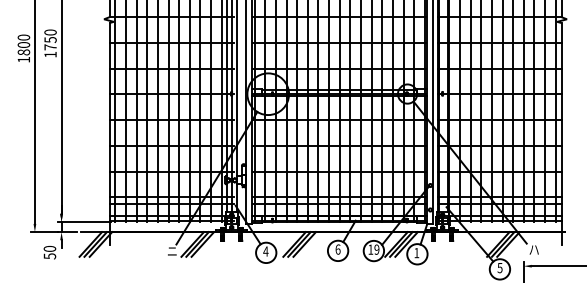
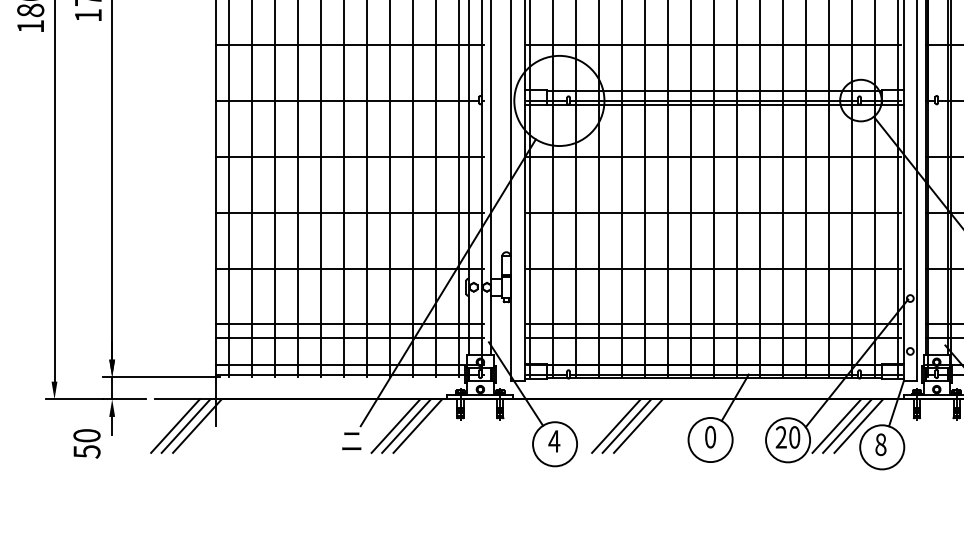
text: (337, 249) -> (709, 436), 6 -> 0
text: (373, 249) -> (787, 436), 19 -> 20
text: (416, 253) -> (880, 445), 1 -> 8

